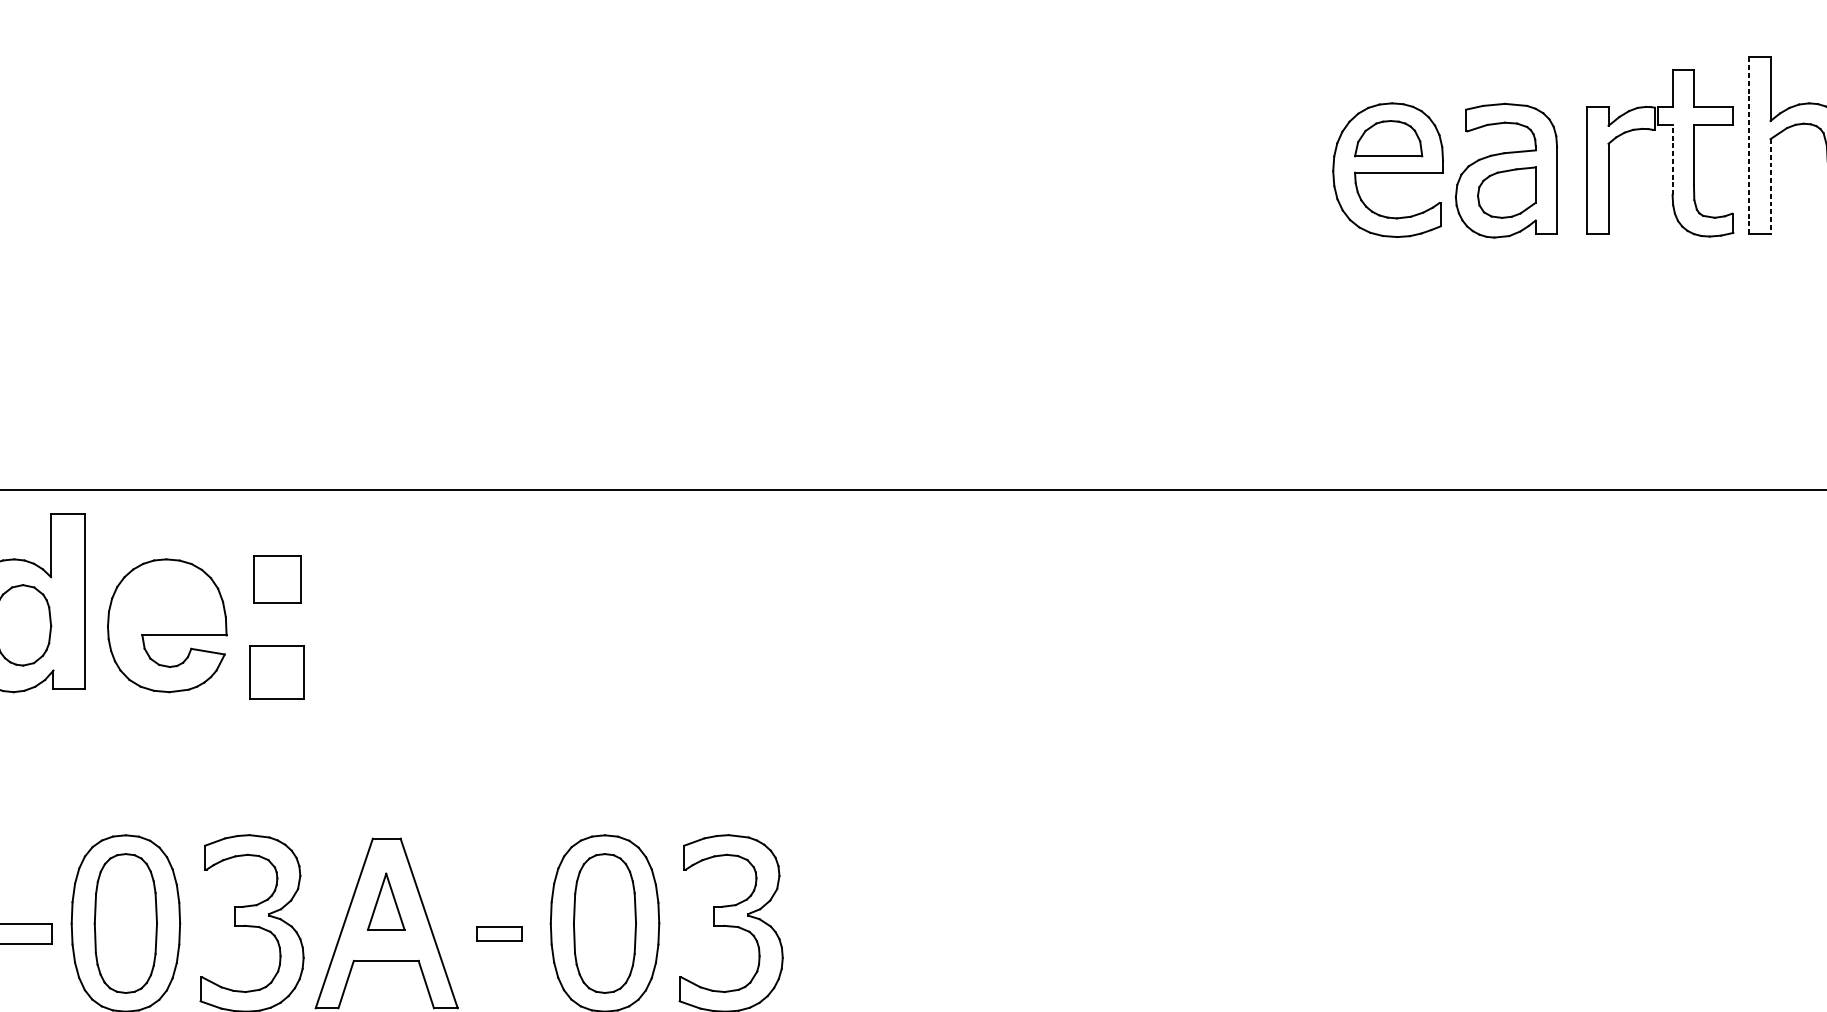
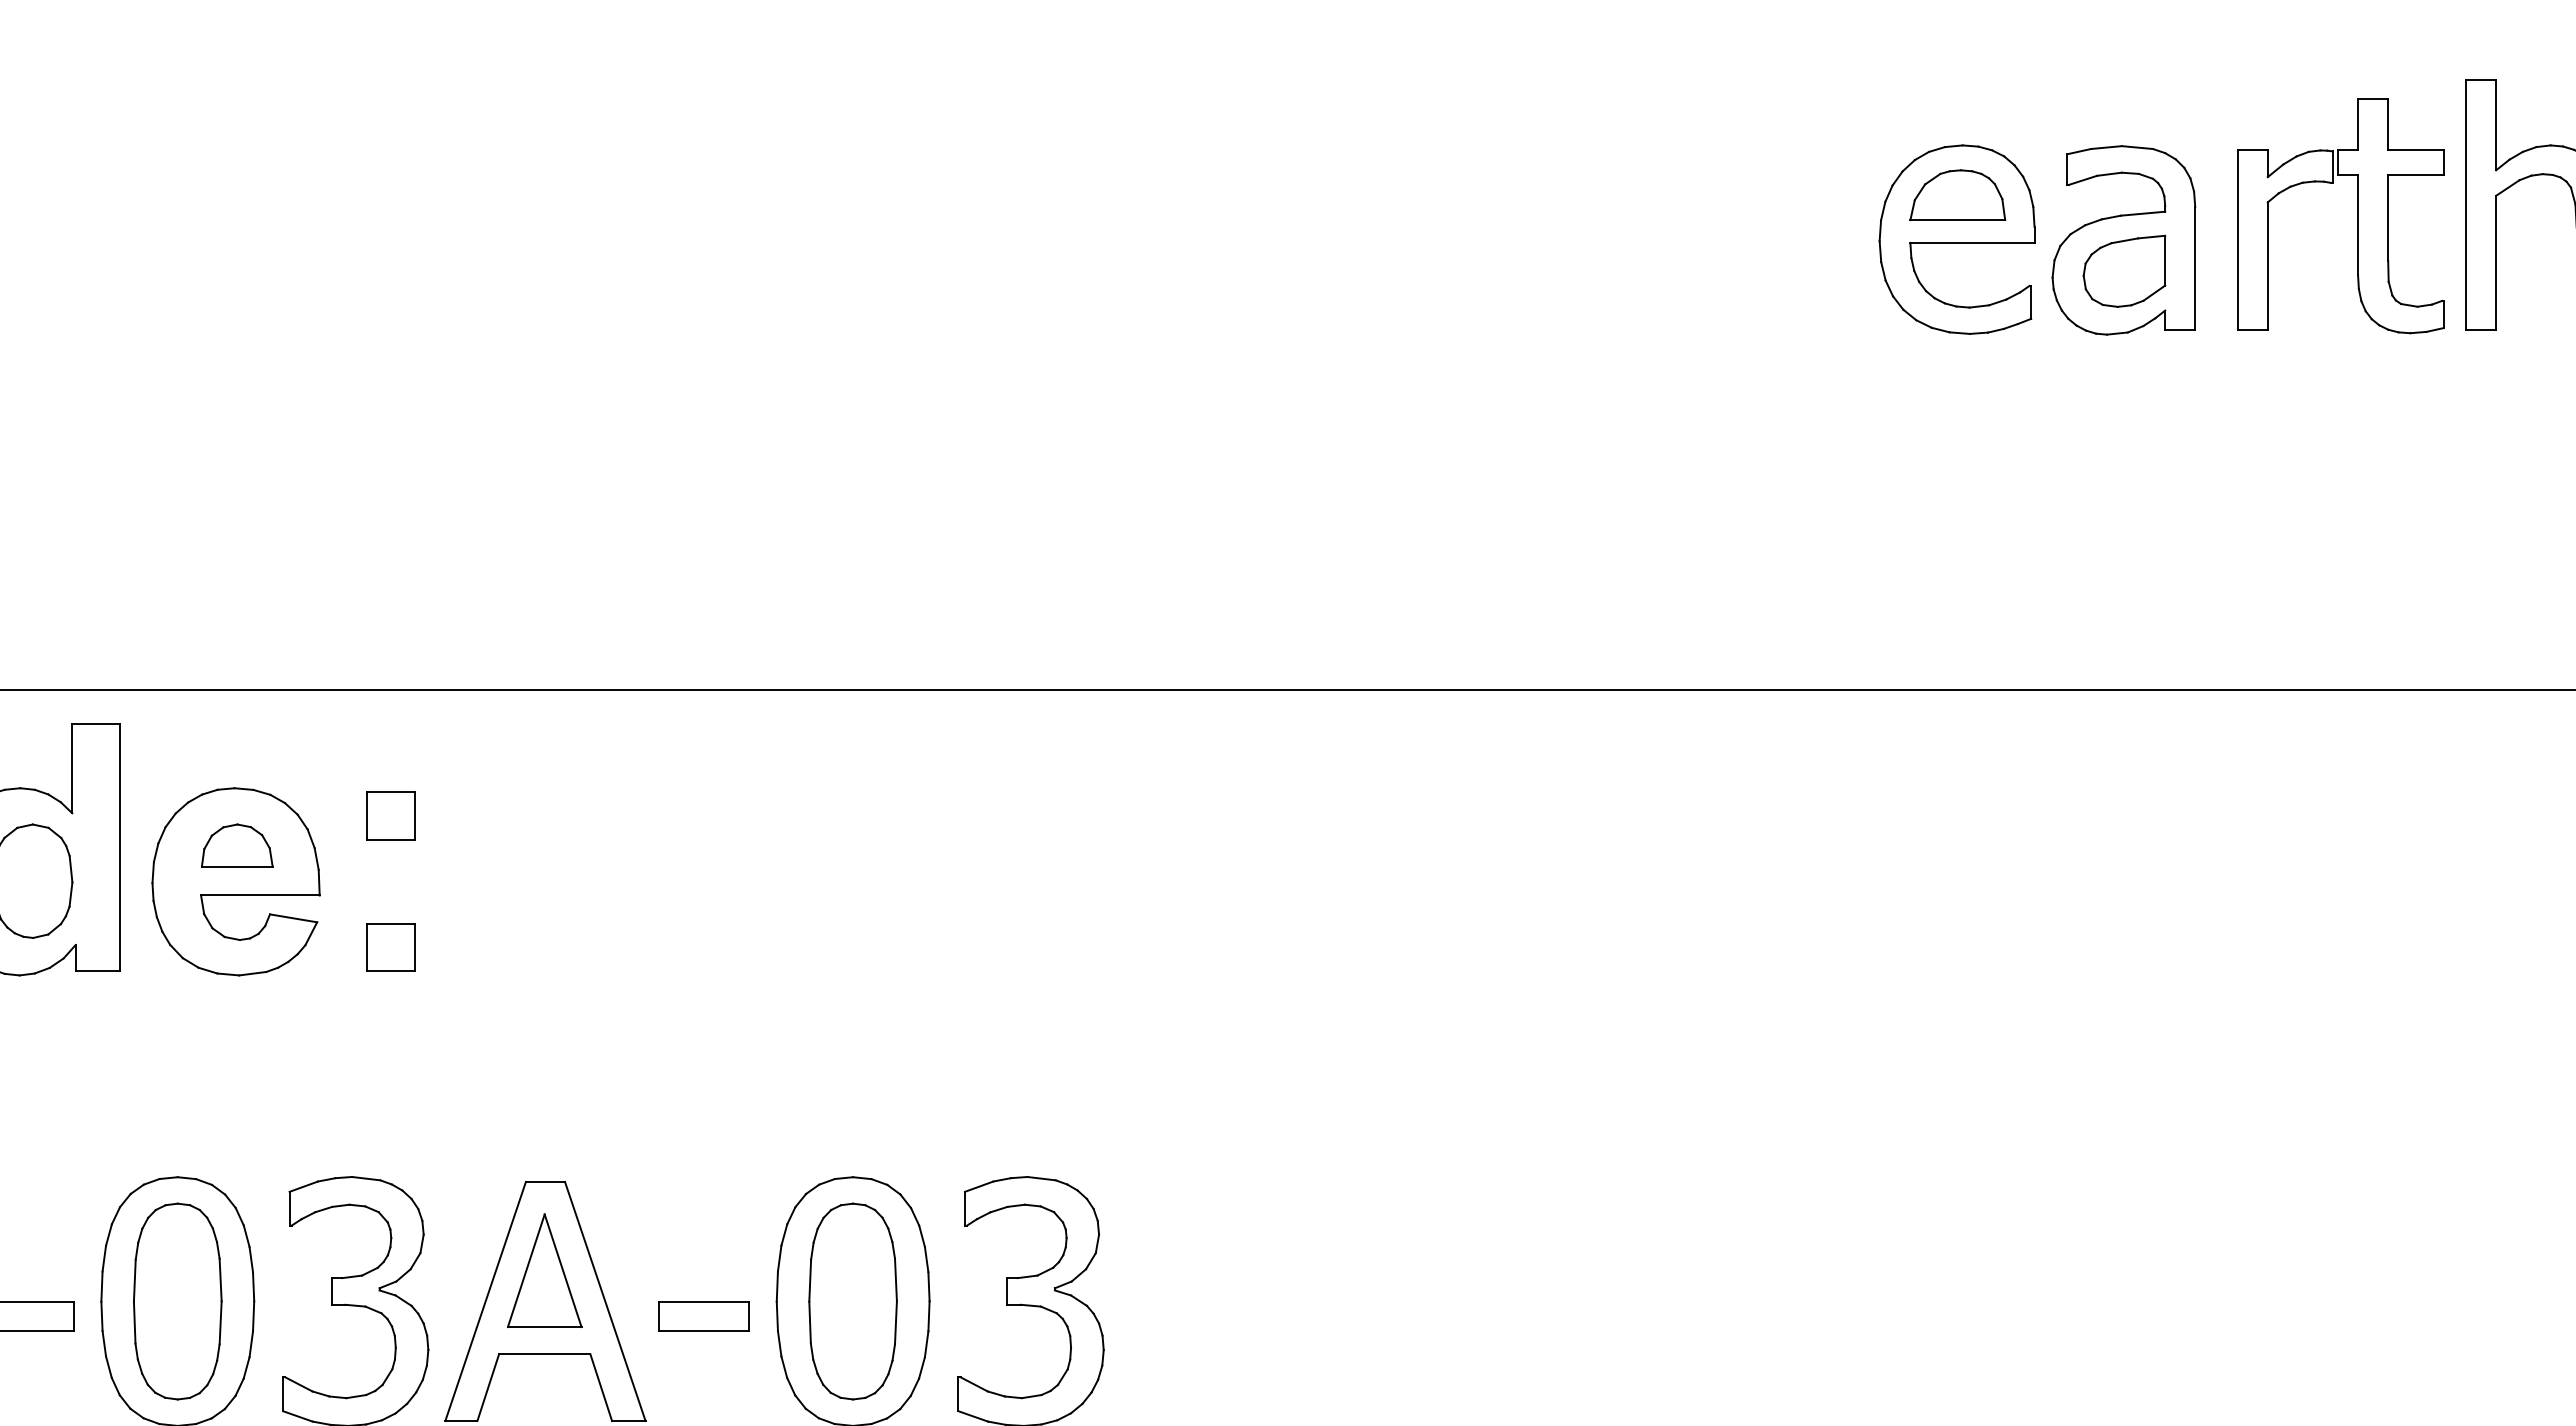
line: (1748, 145) -> (2465, 204), dashed -> solid
line: (1672, 160) -> (2358, 225), dashed -> solid
line: (1770, 186) -> (2496, 262), dashed -> solid
part: (276, 578) -> (390, 815), size x0.71
part: (168, 599) -> (237, 845), added
part: (276, 672) -> (390, 947), size x0.62
part: (386, 901) -> (544, 1270), size x1.43
part: (498, 934) -> (703, 1316), size x1.43

